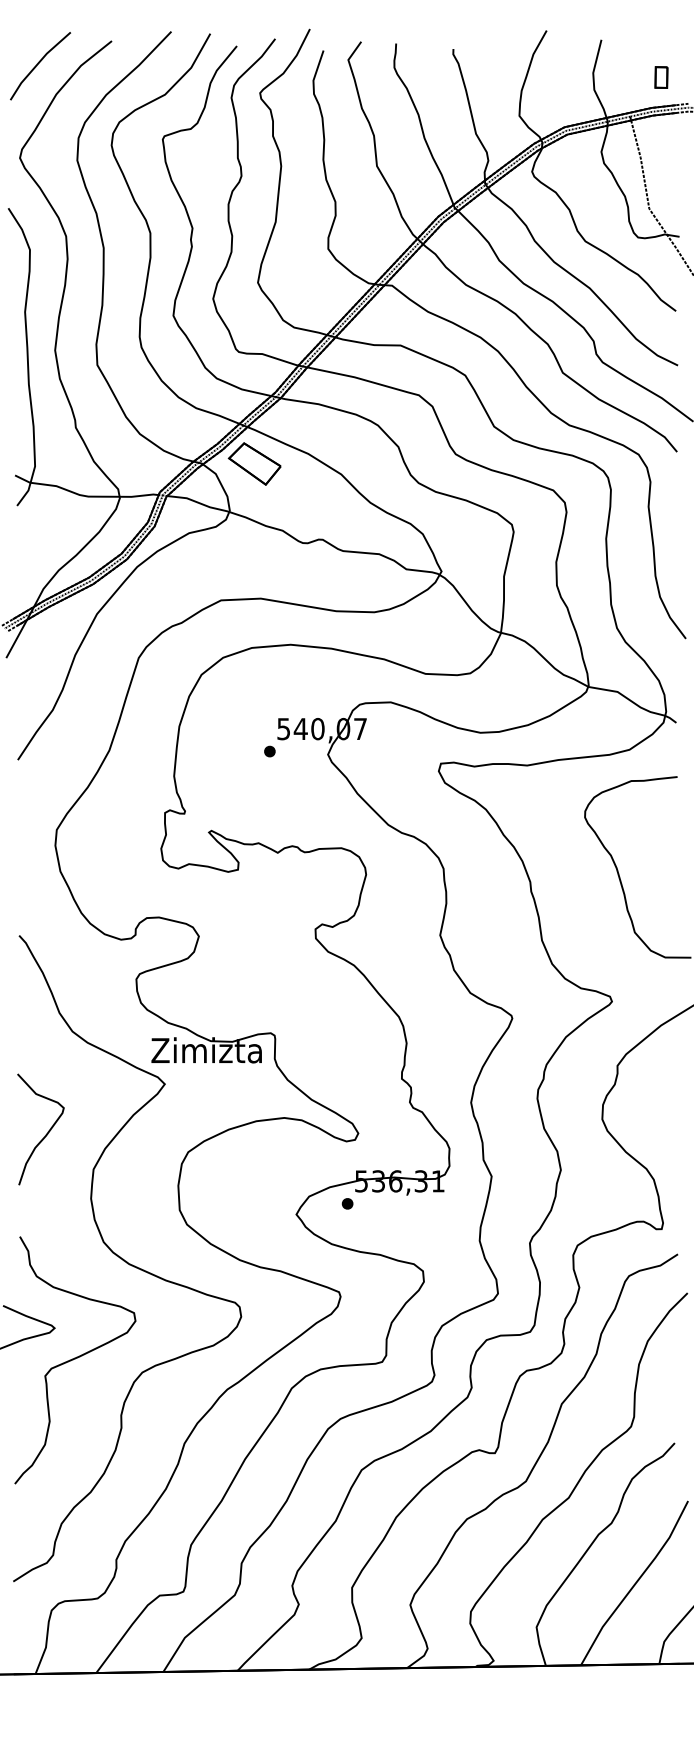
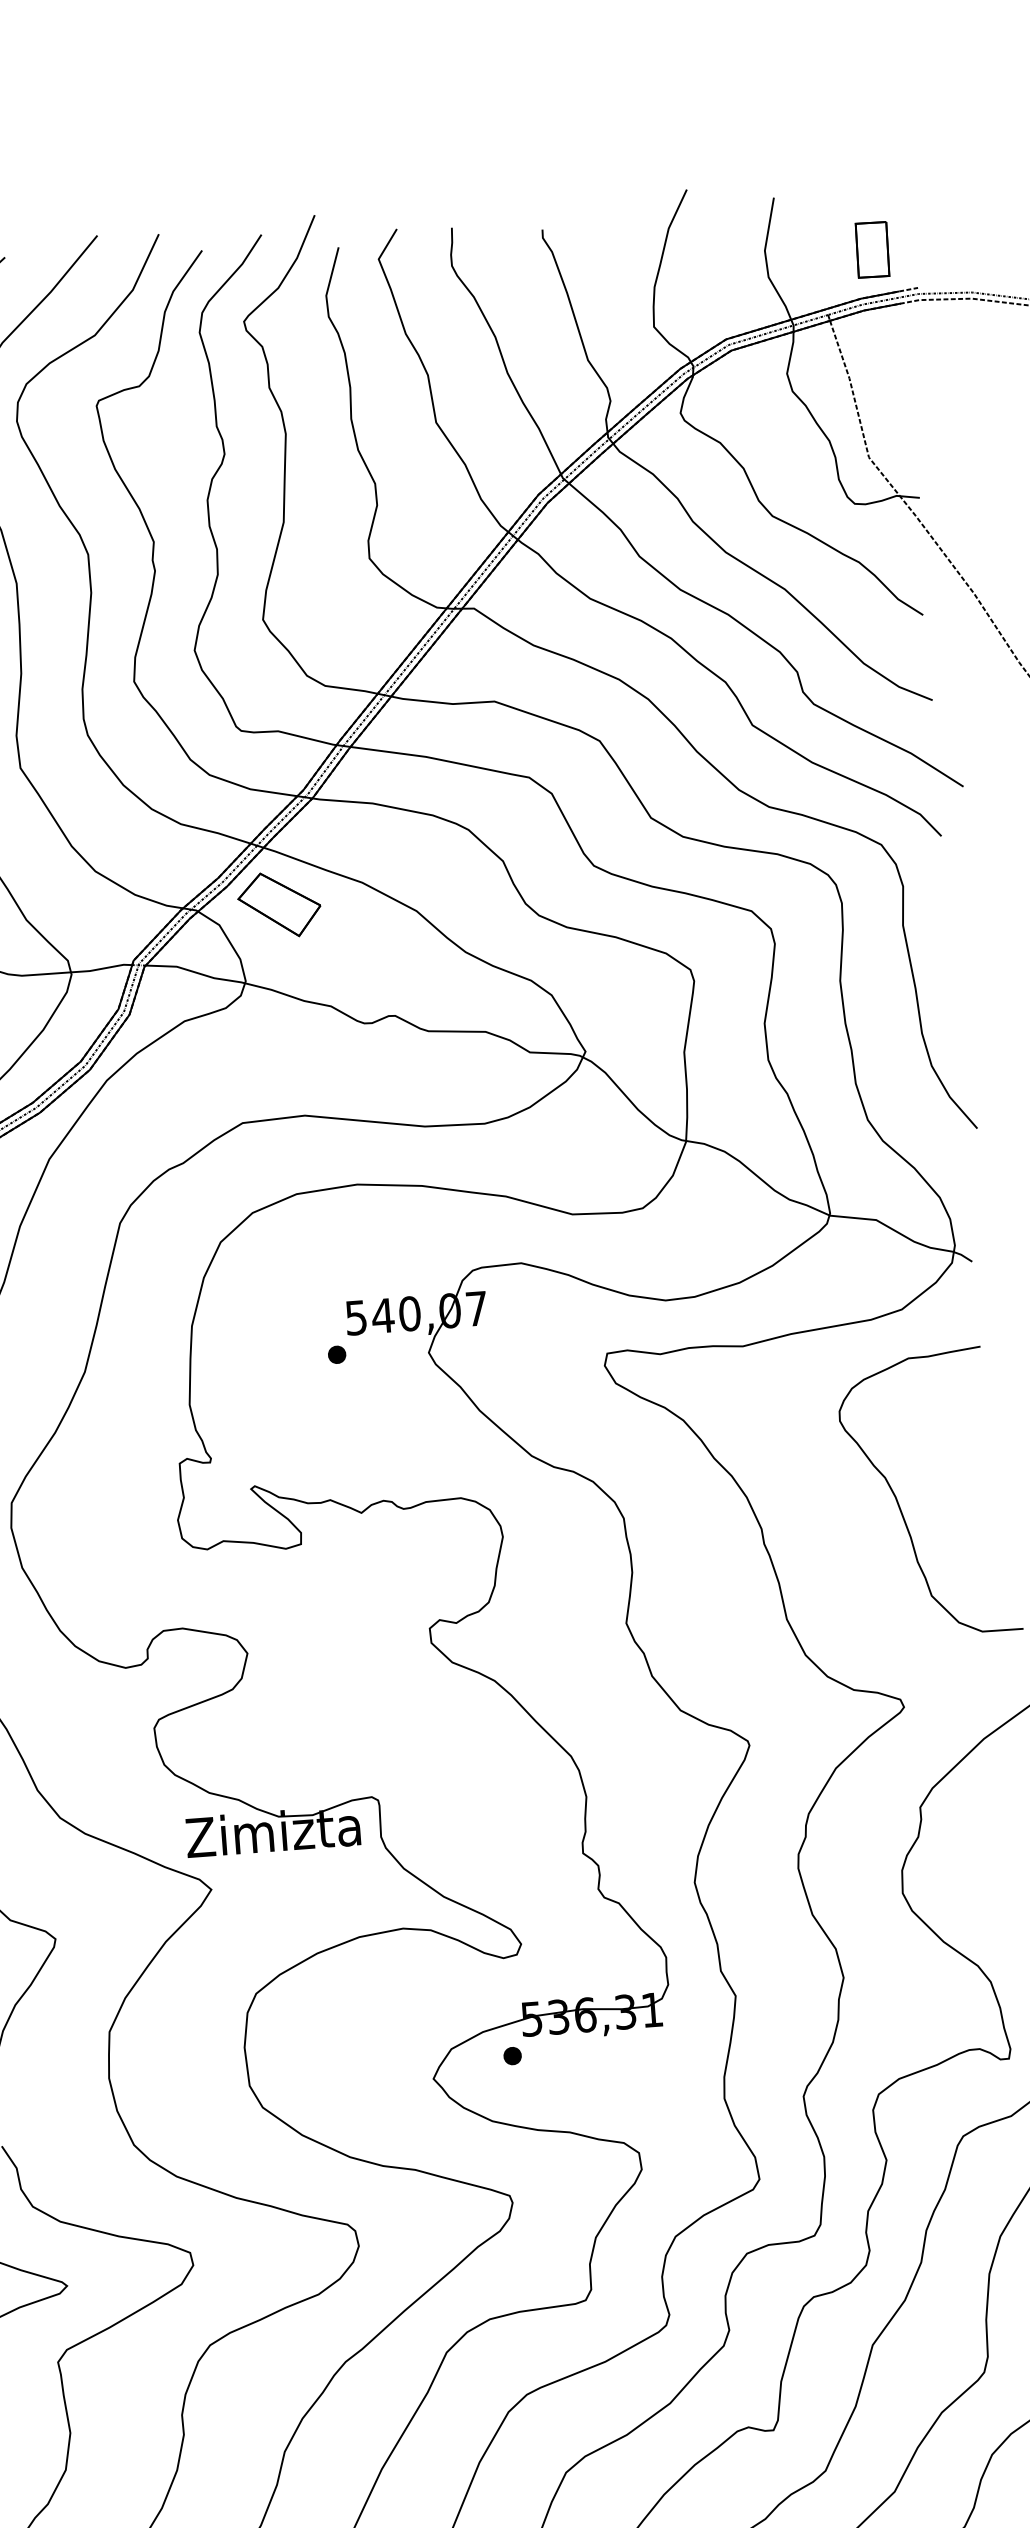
part: (661, 77) -> (872, 249), size x1.67

